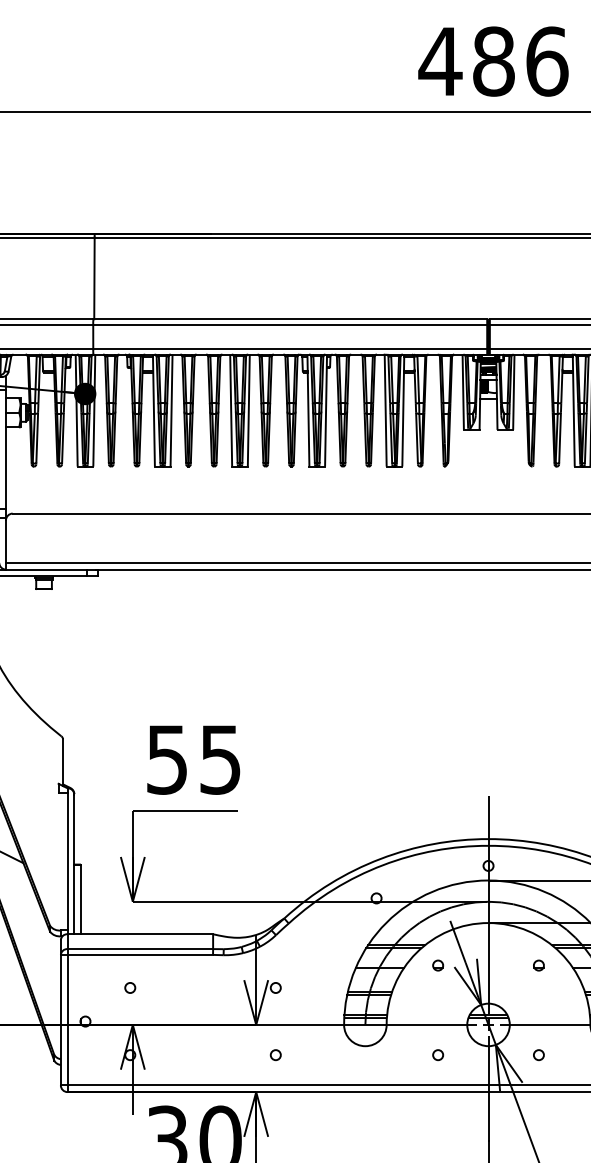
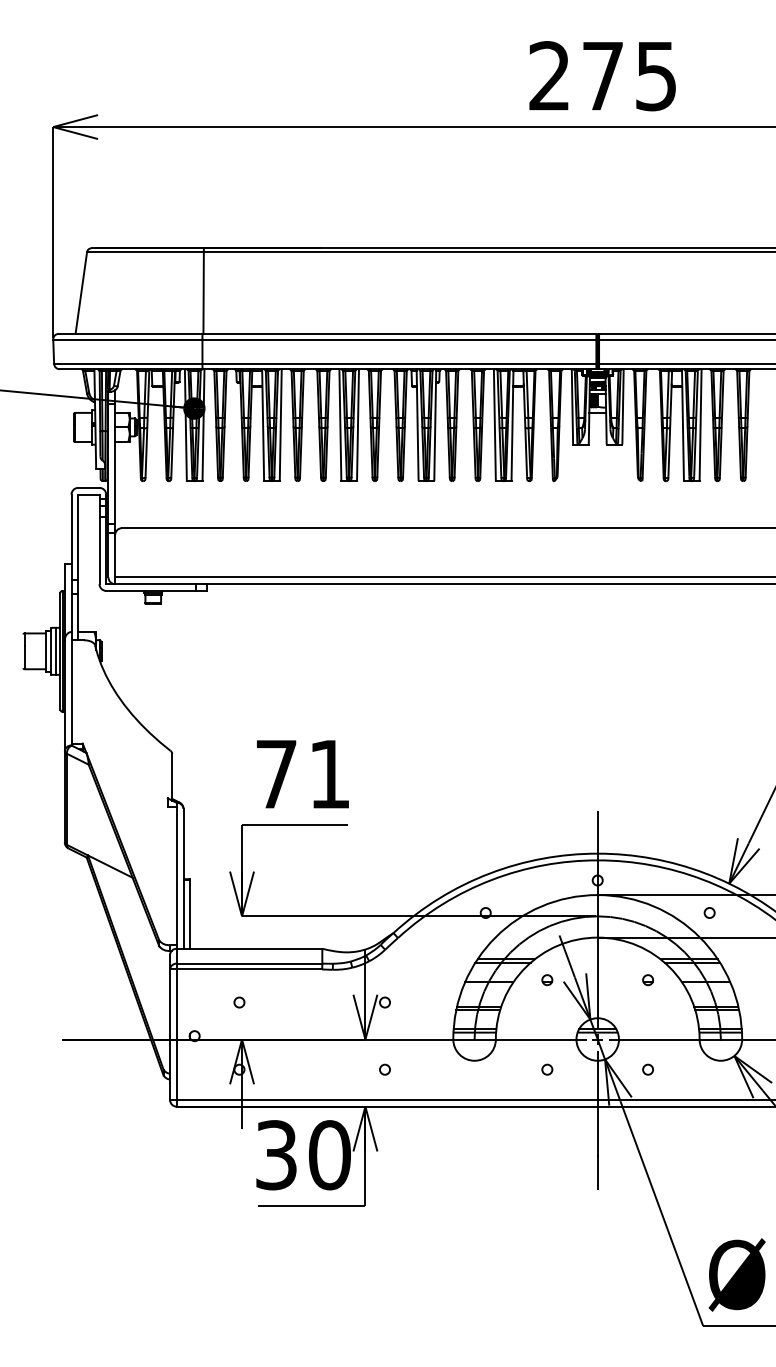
text: (493, 61) -> (602, 76), 486 -> 275
text: (193, 759) -> (302, 774), 55 -> 71

